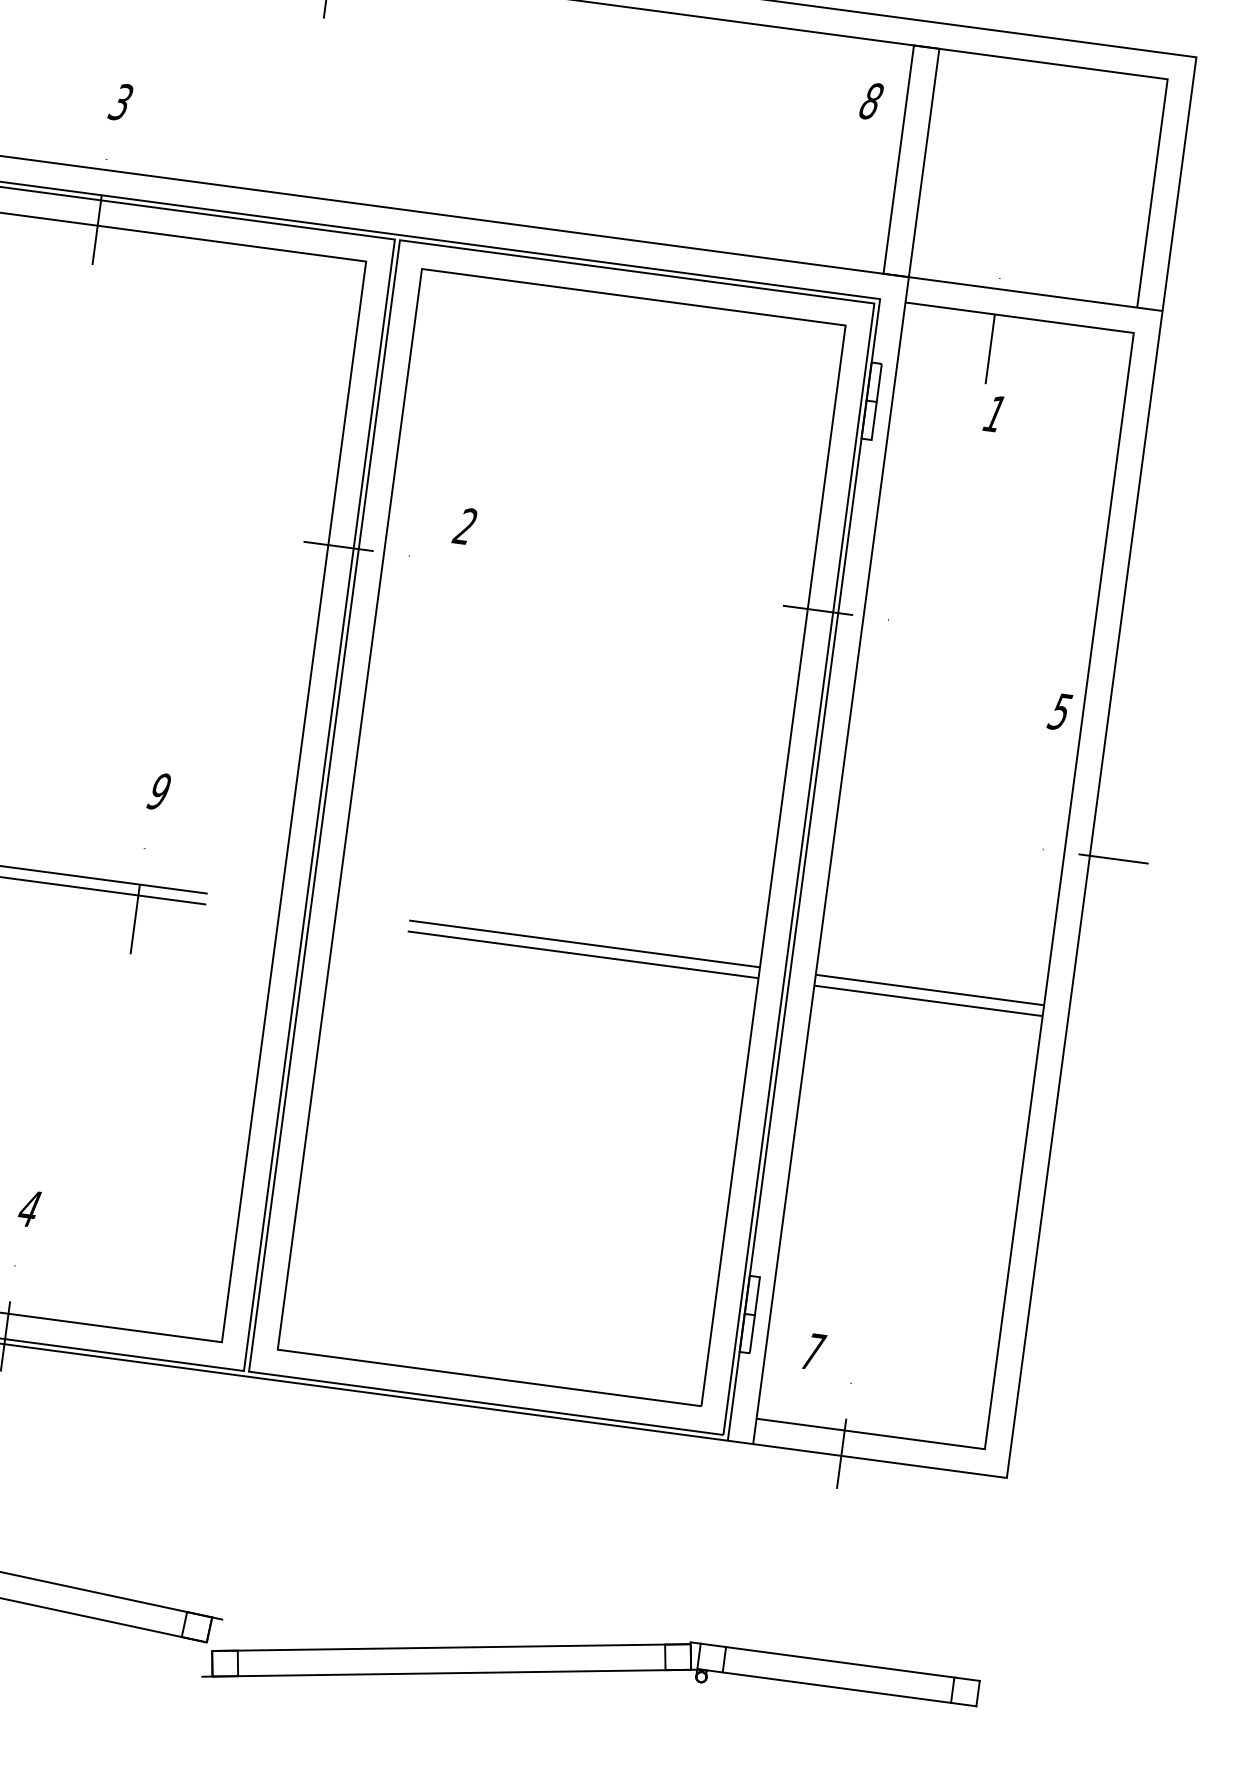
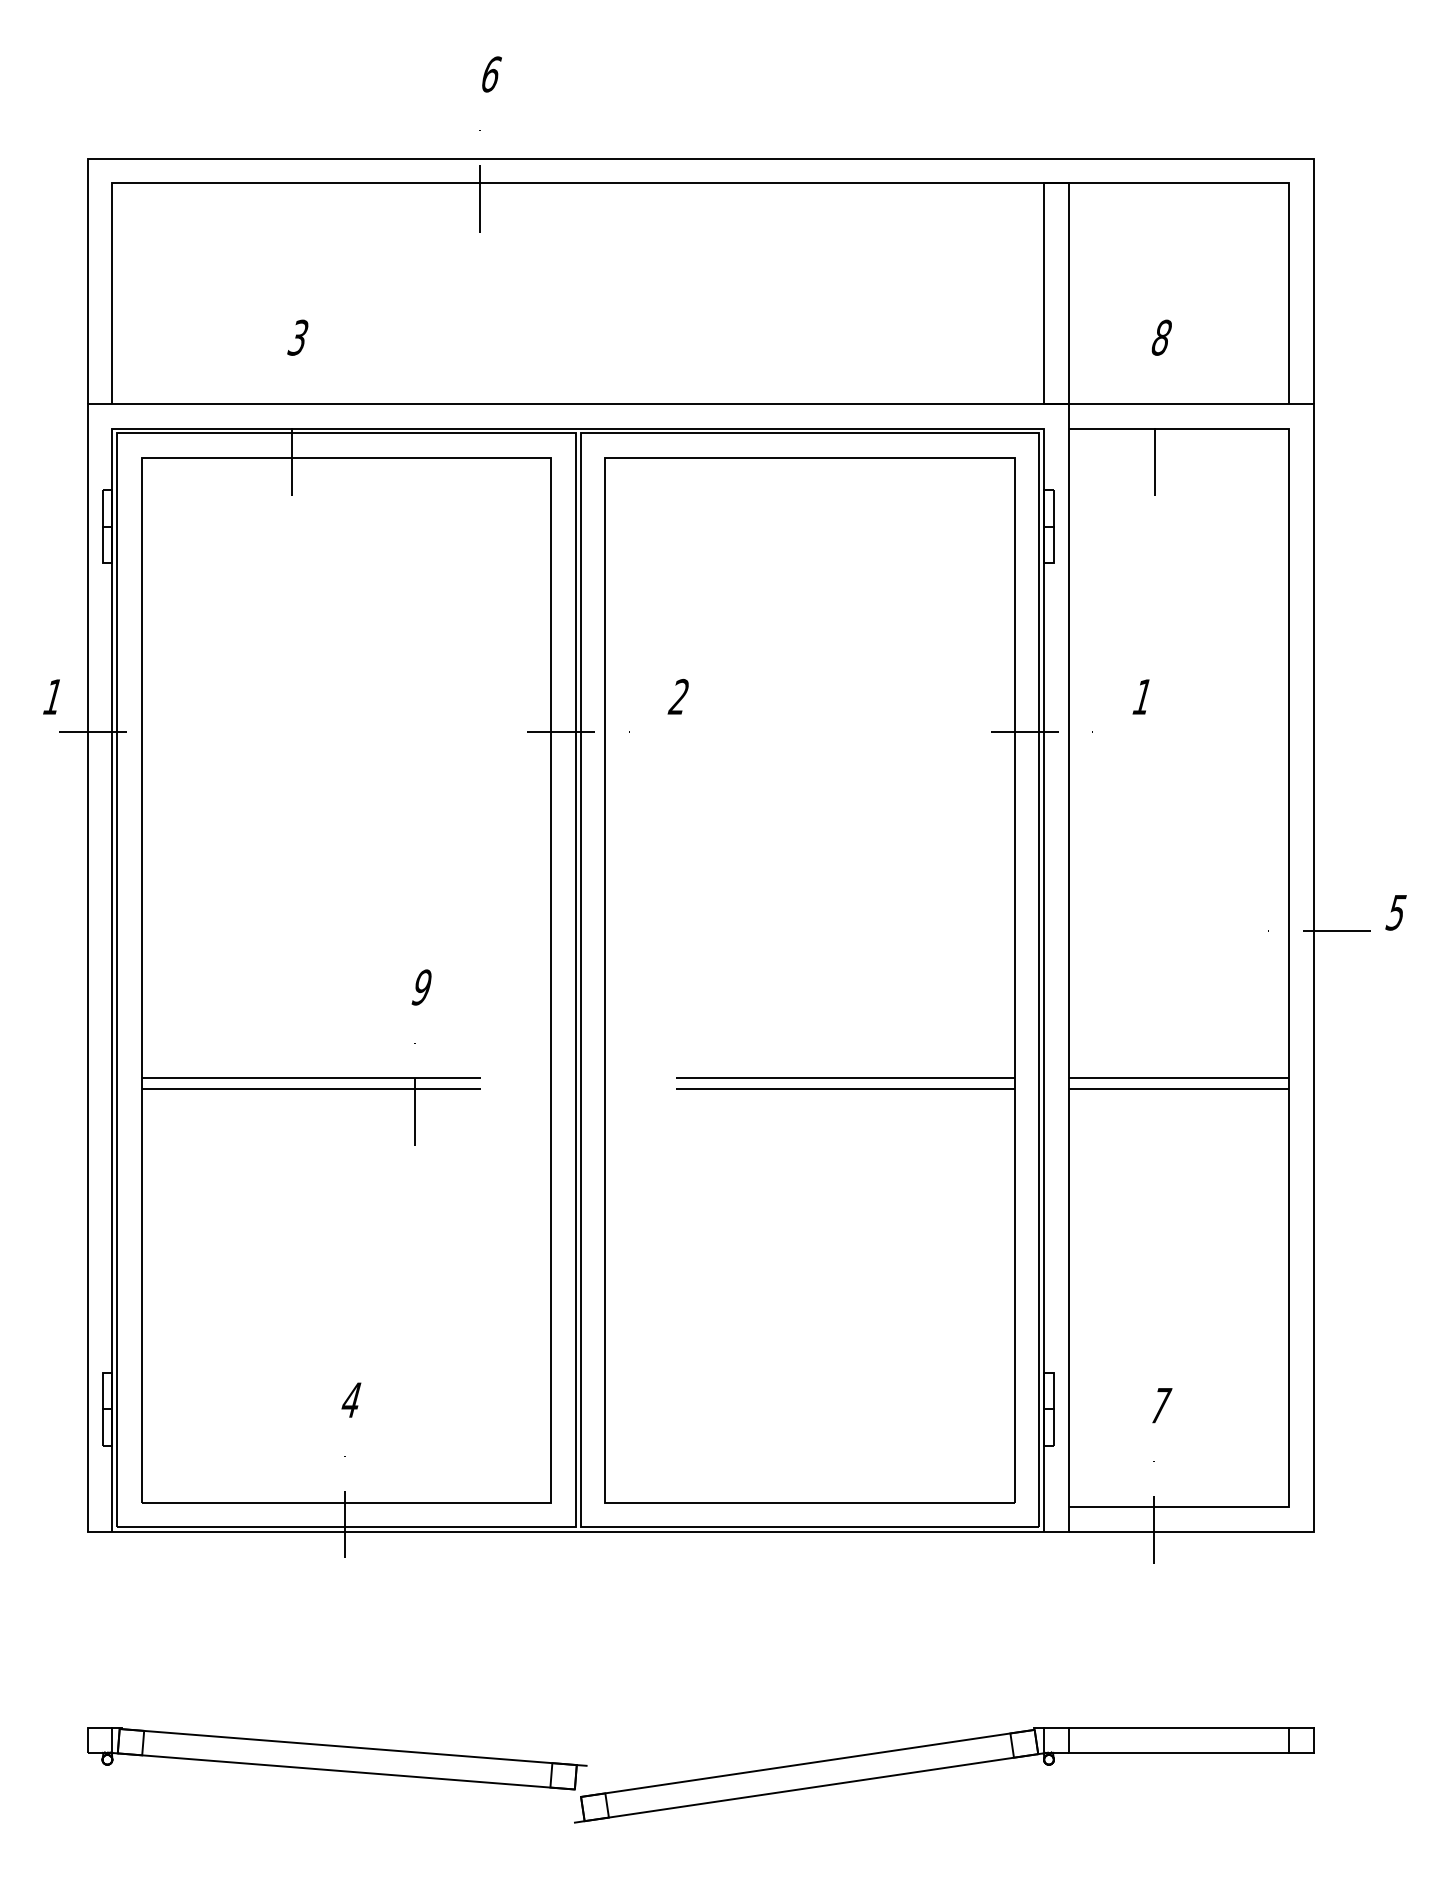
text: (871, 100) -> (1161, 337), moved
text: (992, 413) -> (1140, 696), moved
text: (1059, 711) -> (1395, 912), moved
text: (814, 1351) -> (1162, 1405), moved

